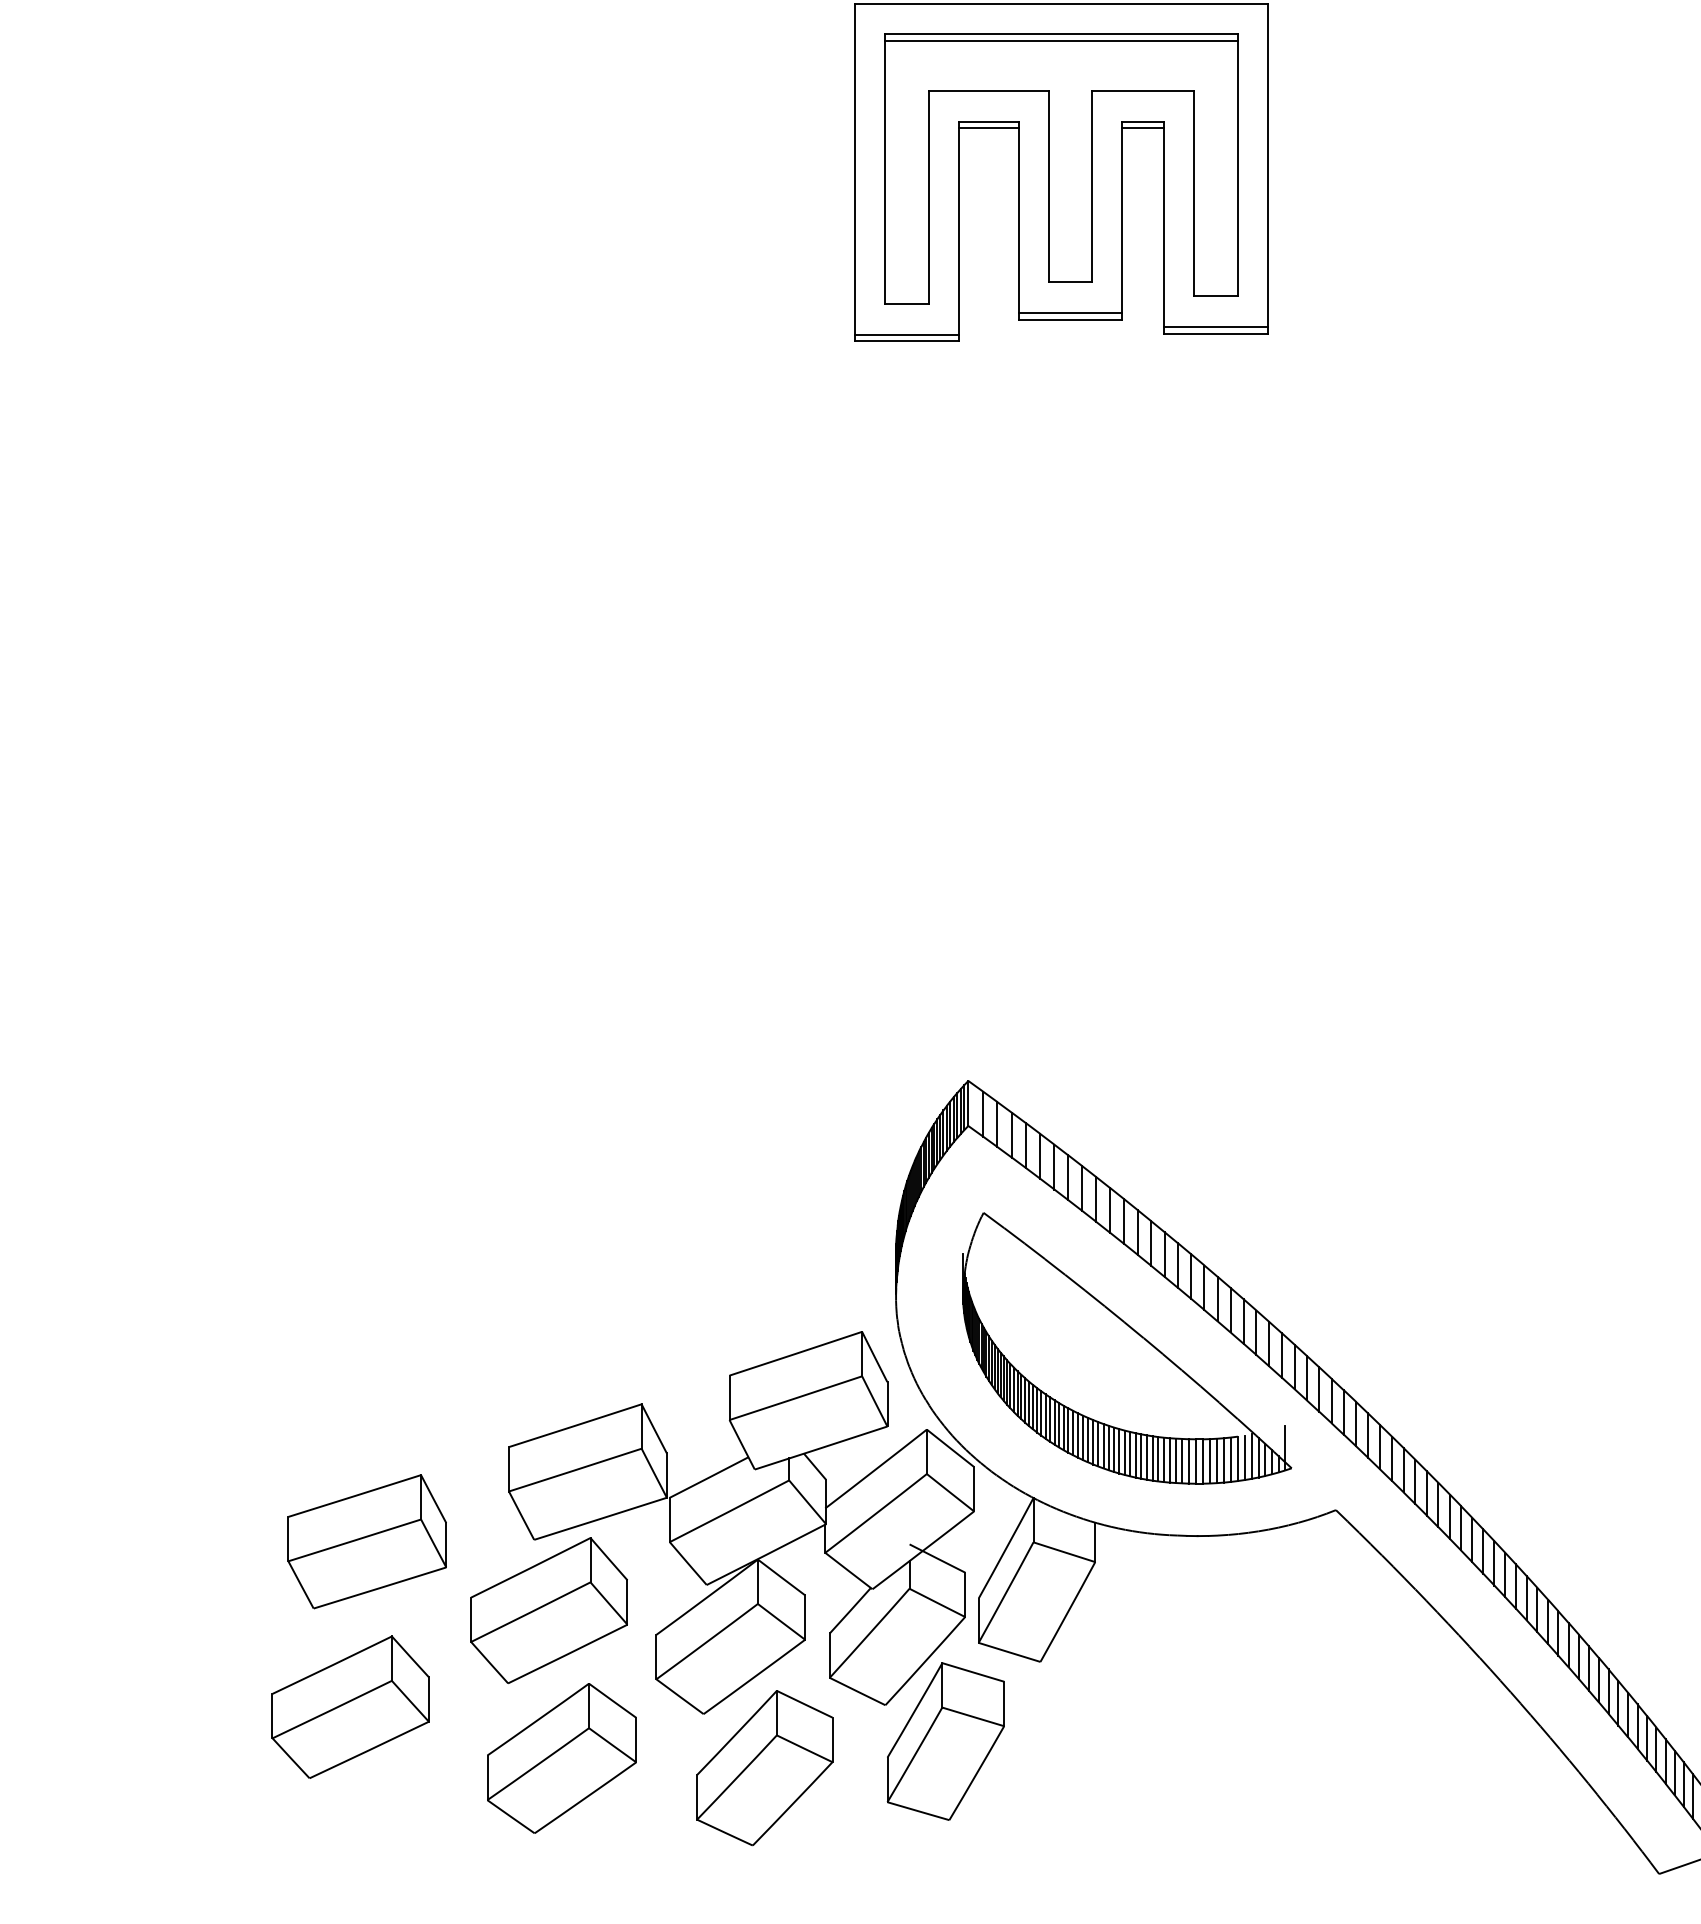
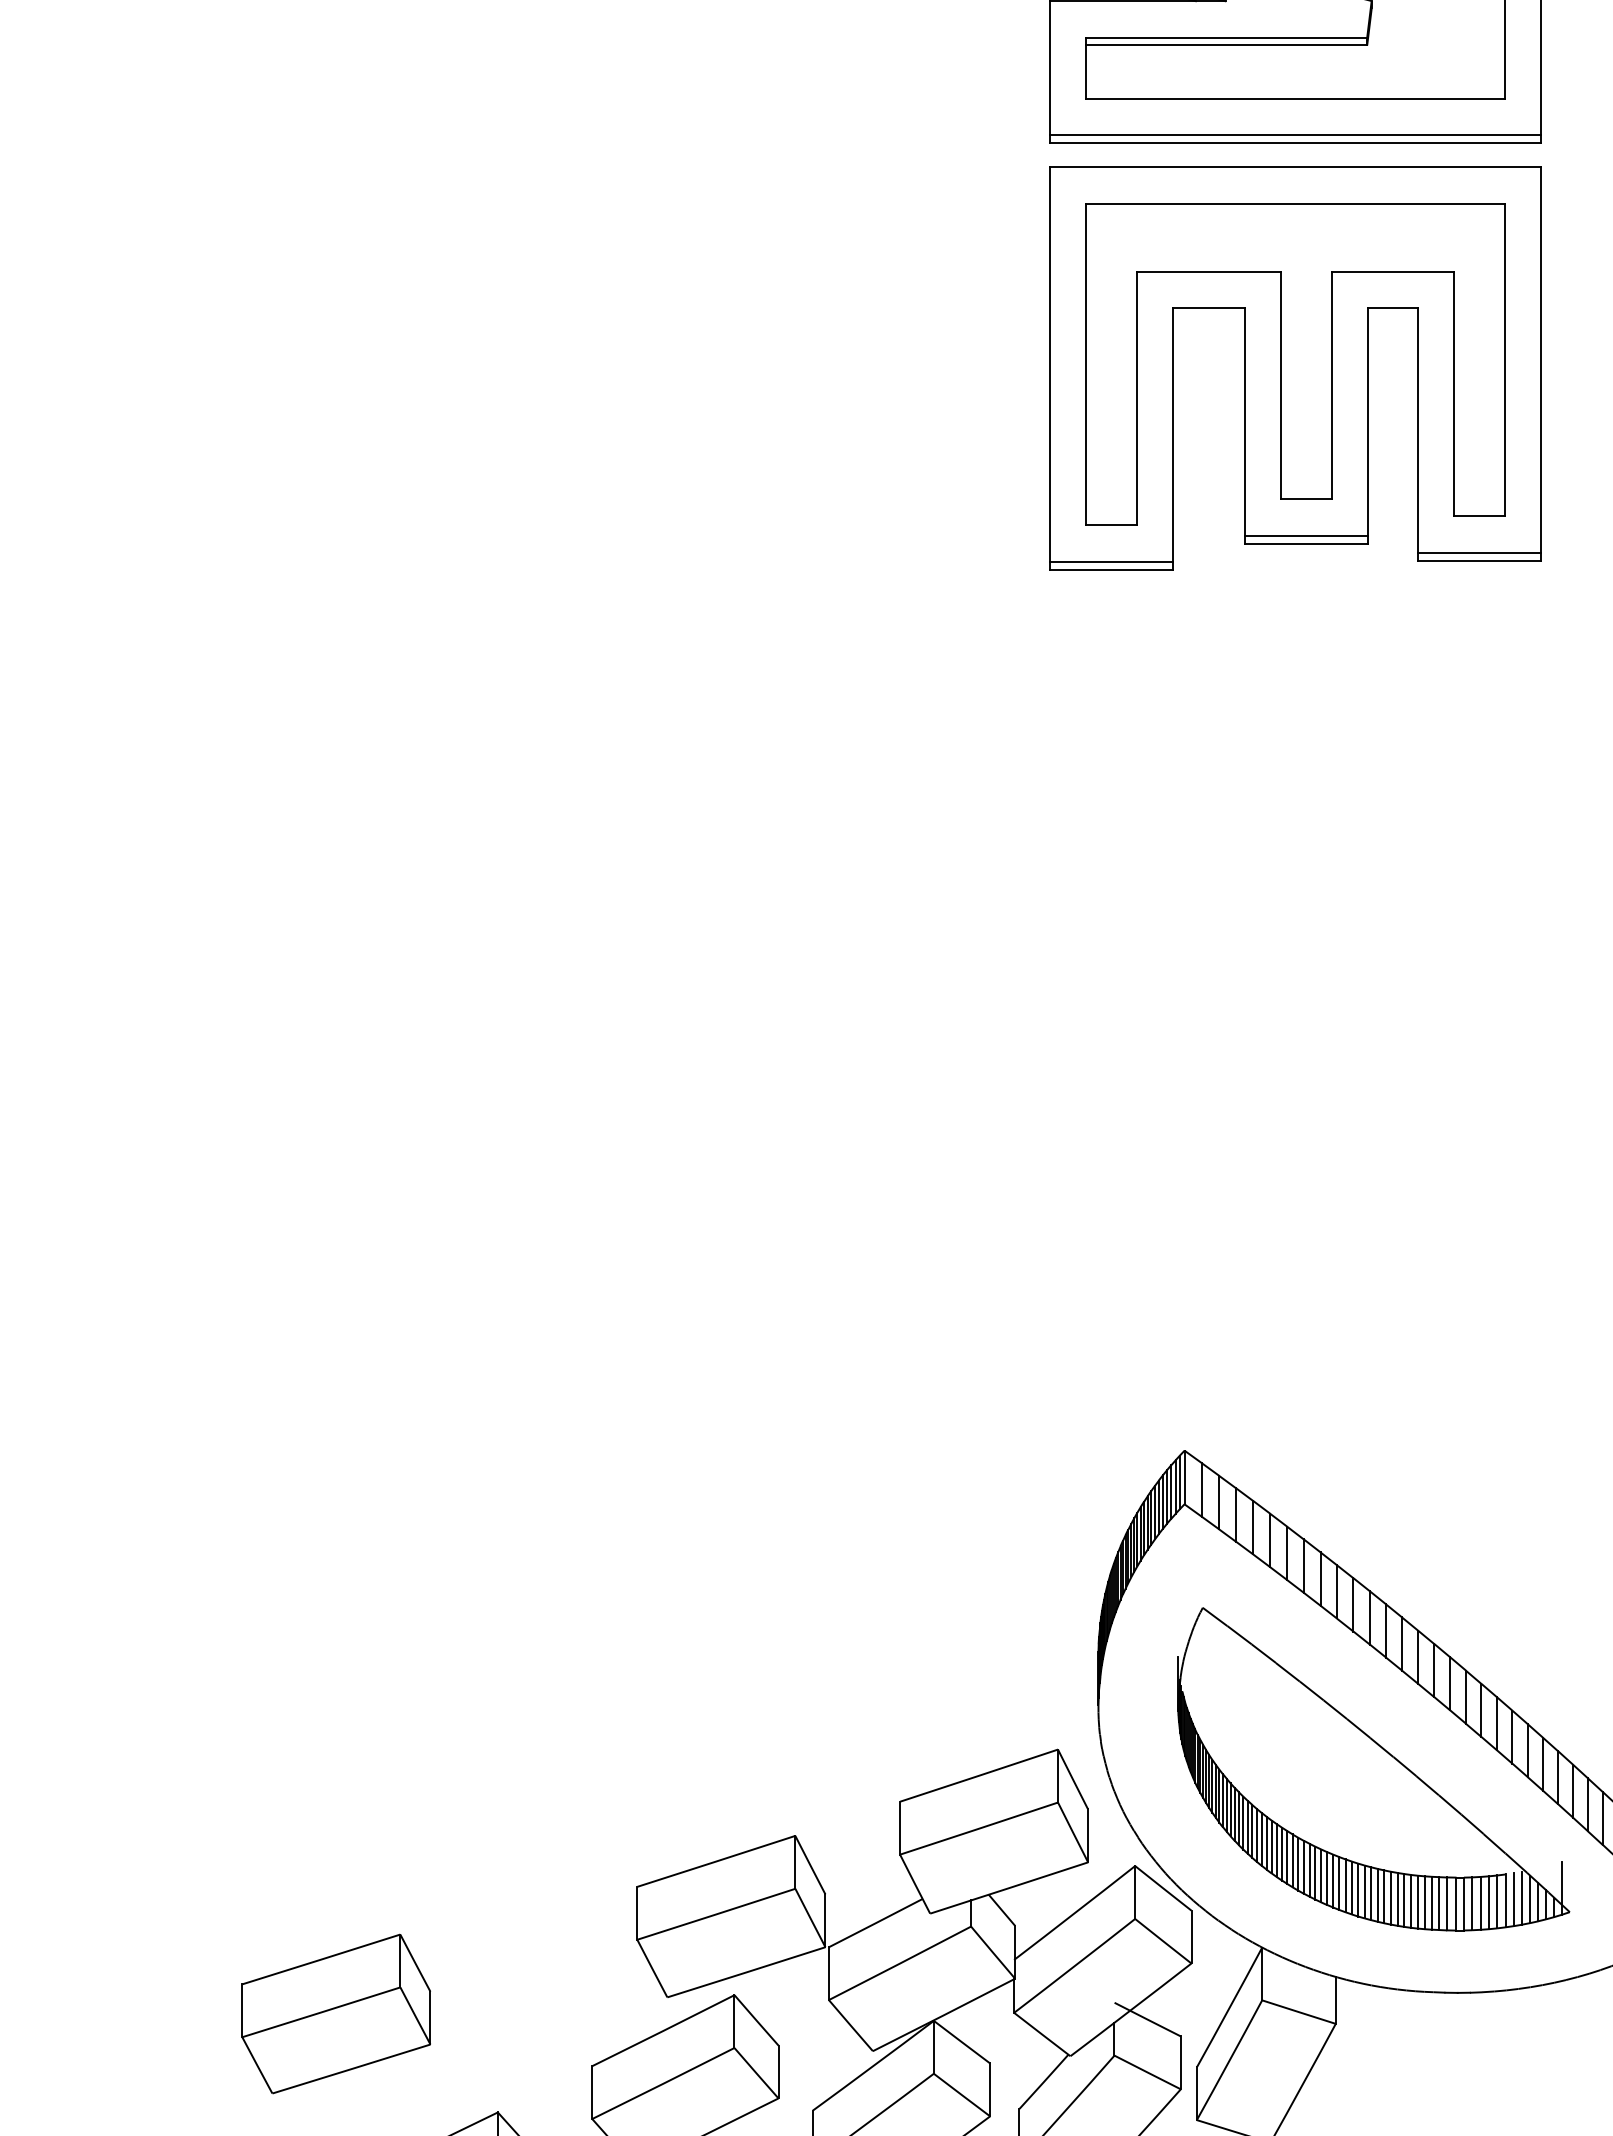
line: (1061, 40) -> (1295, 211), removed
line: (988, 128) -> (1208, 316), removed
line: (1142, 128) -> (1392, 316), removed
part: (366, 1541) -> (335, 2013), moved

